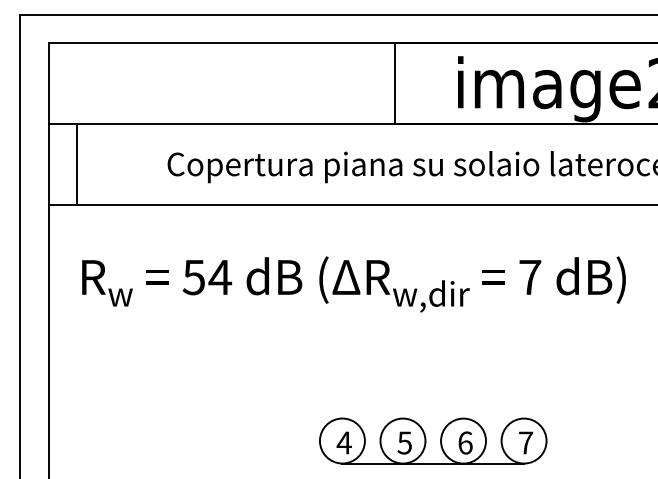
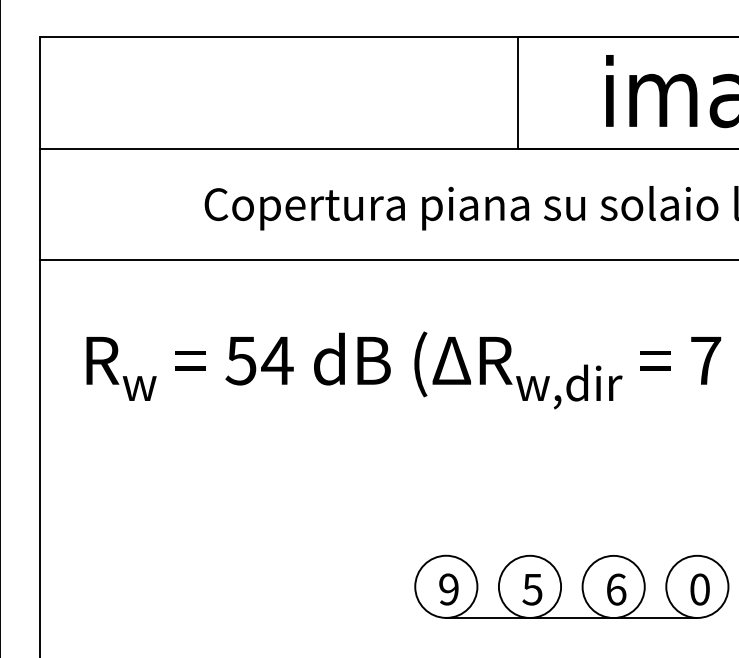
line: (77, 164) -> (80, 204), removed
text: (343, 442) -> (447, 588), 4 -> 9
text: (526, 442) -> (700, 588), 7 -> 0

